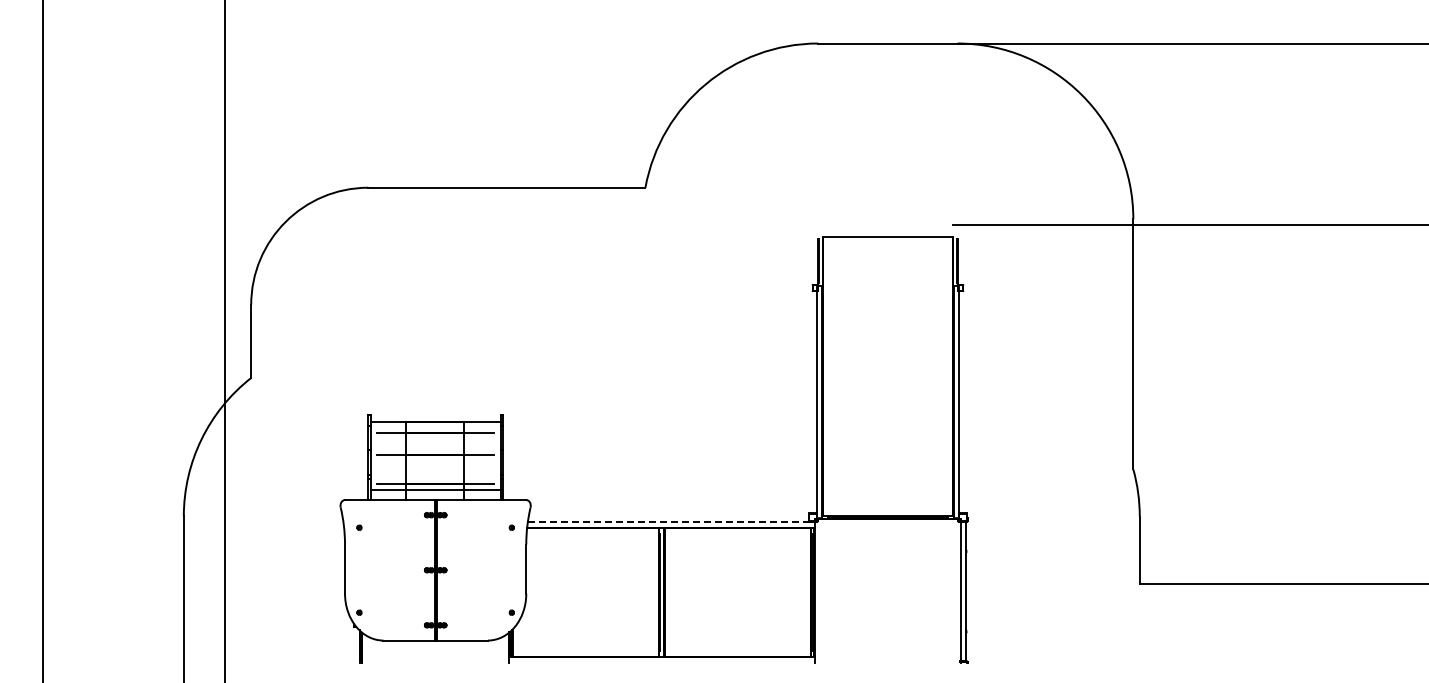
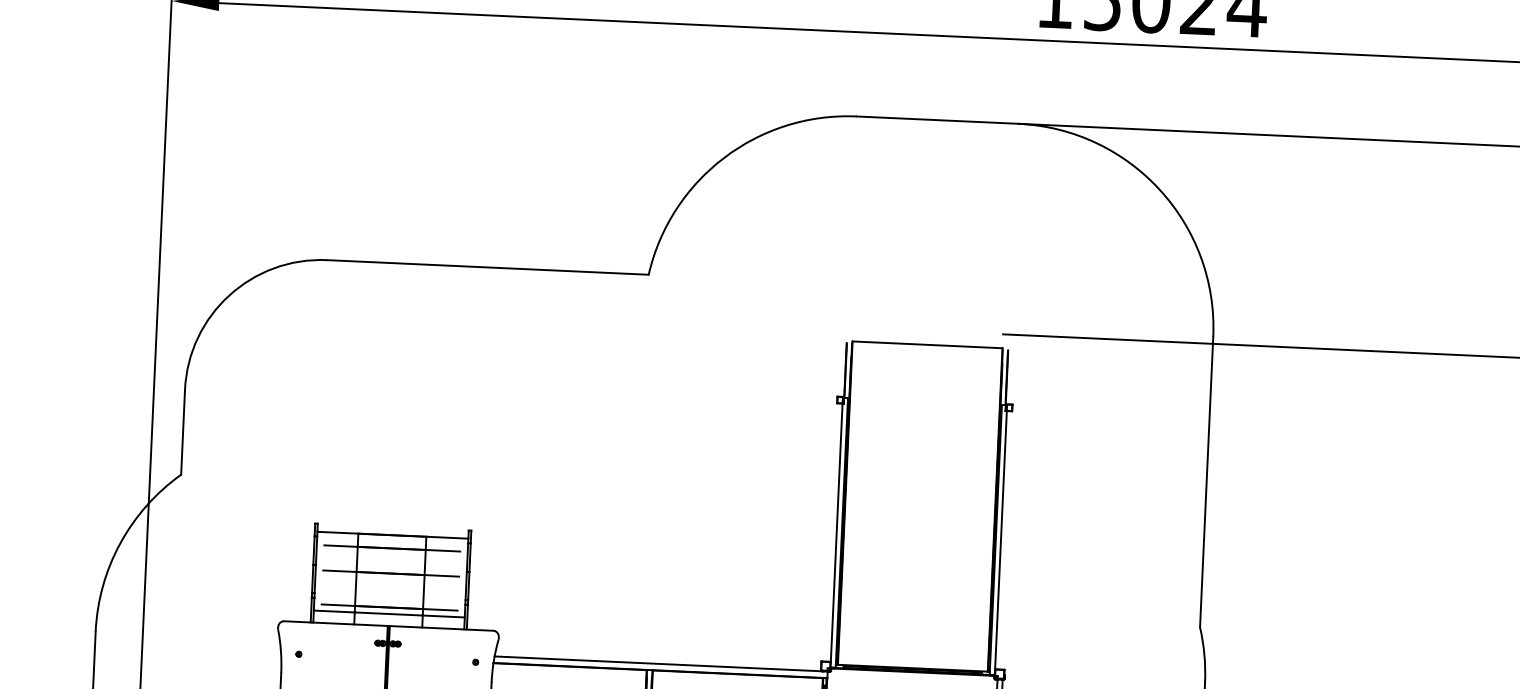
line: (668, 521) -> (657, 663), dashed -> solid

